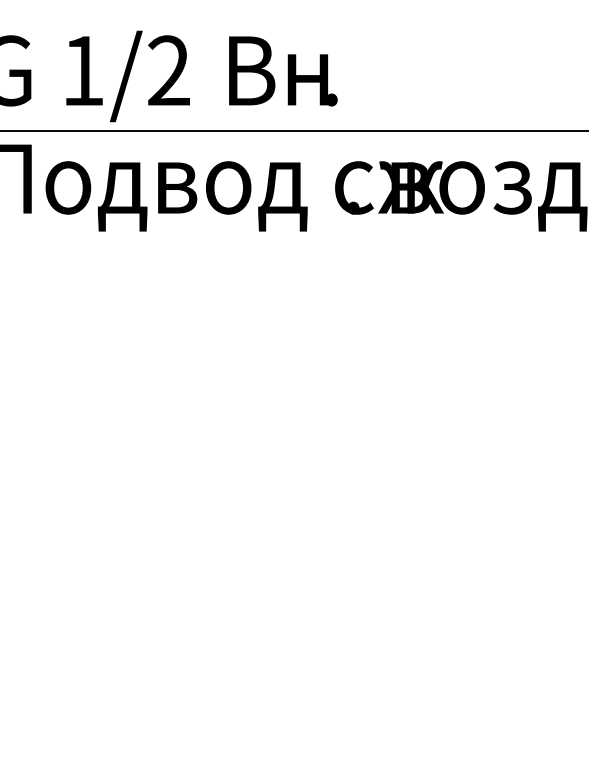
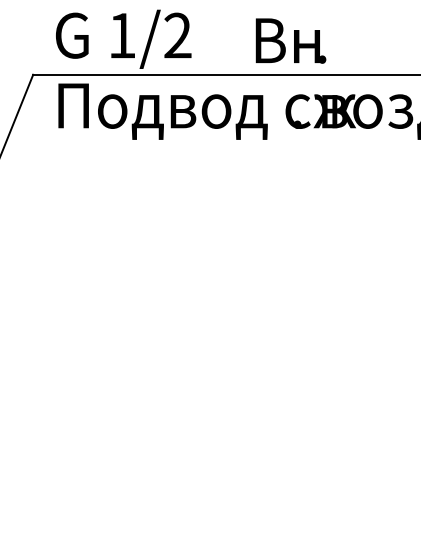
text: (282, 70) -> (290, 40), moved

